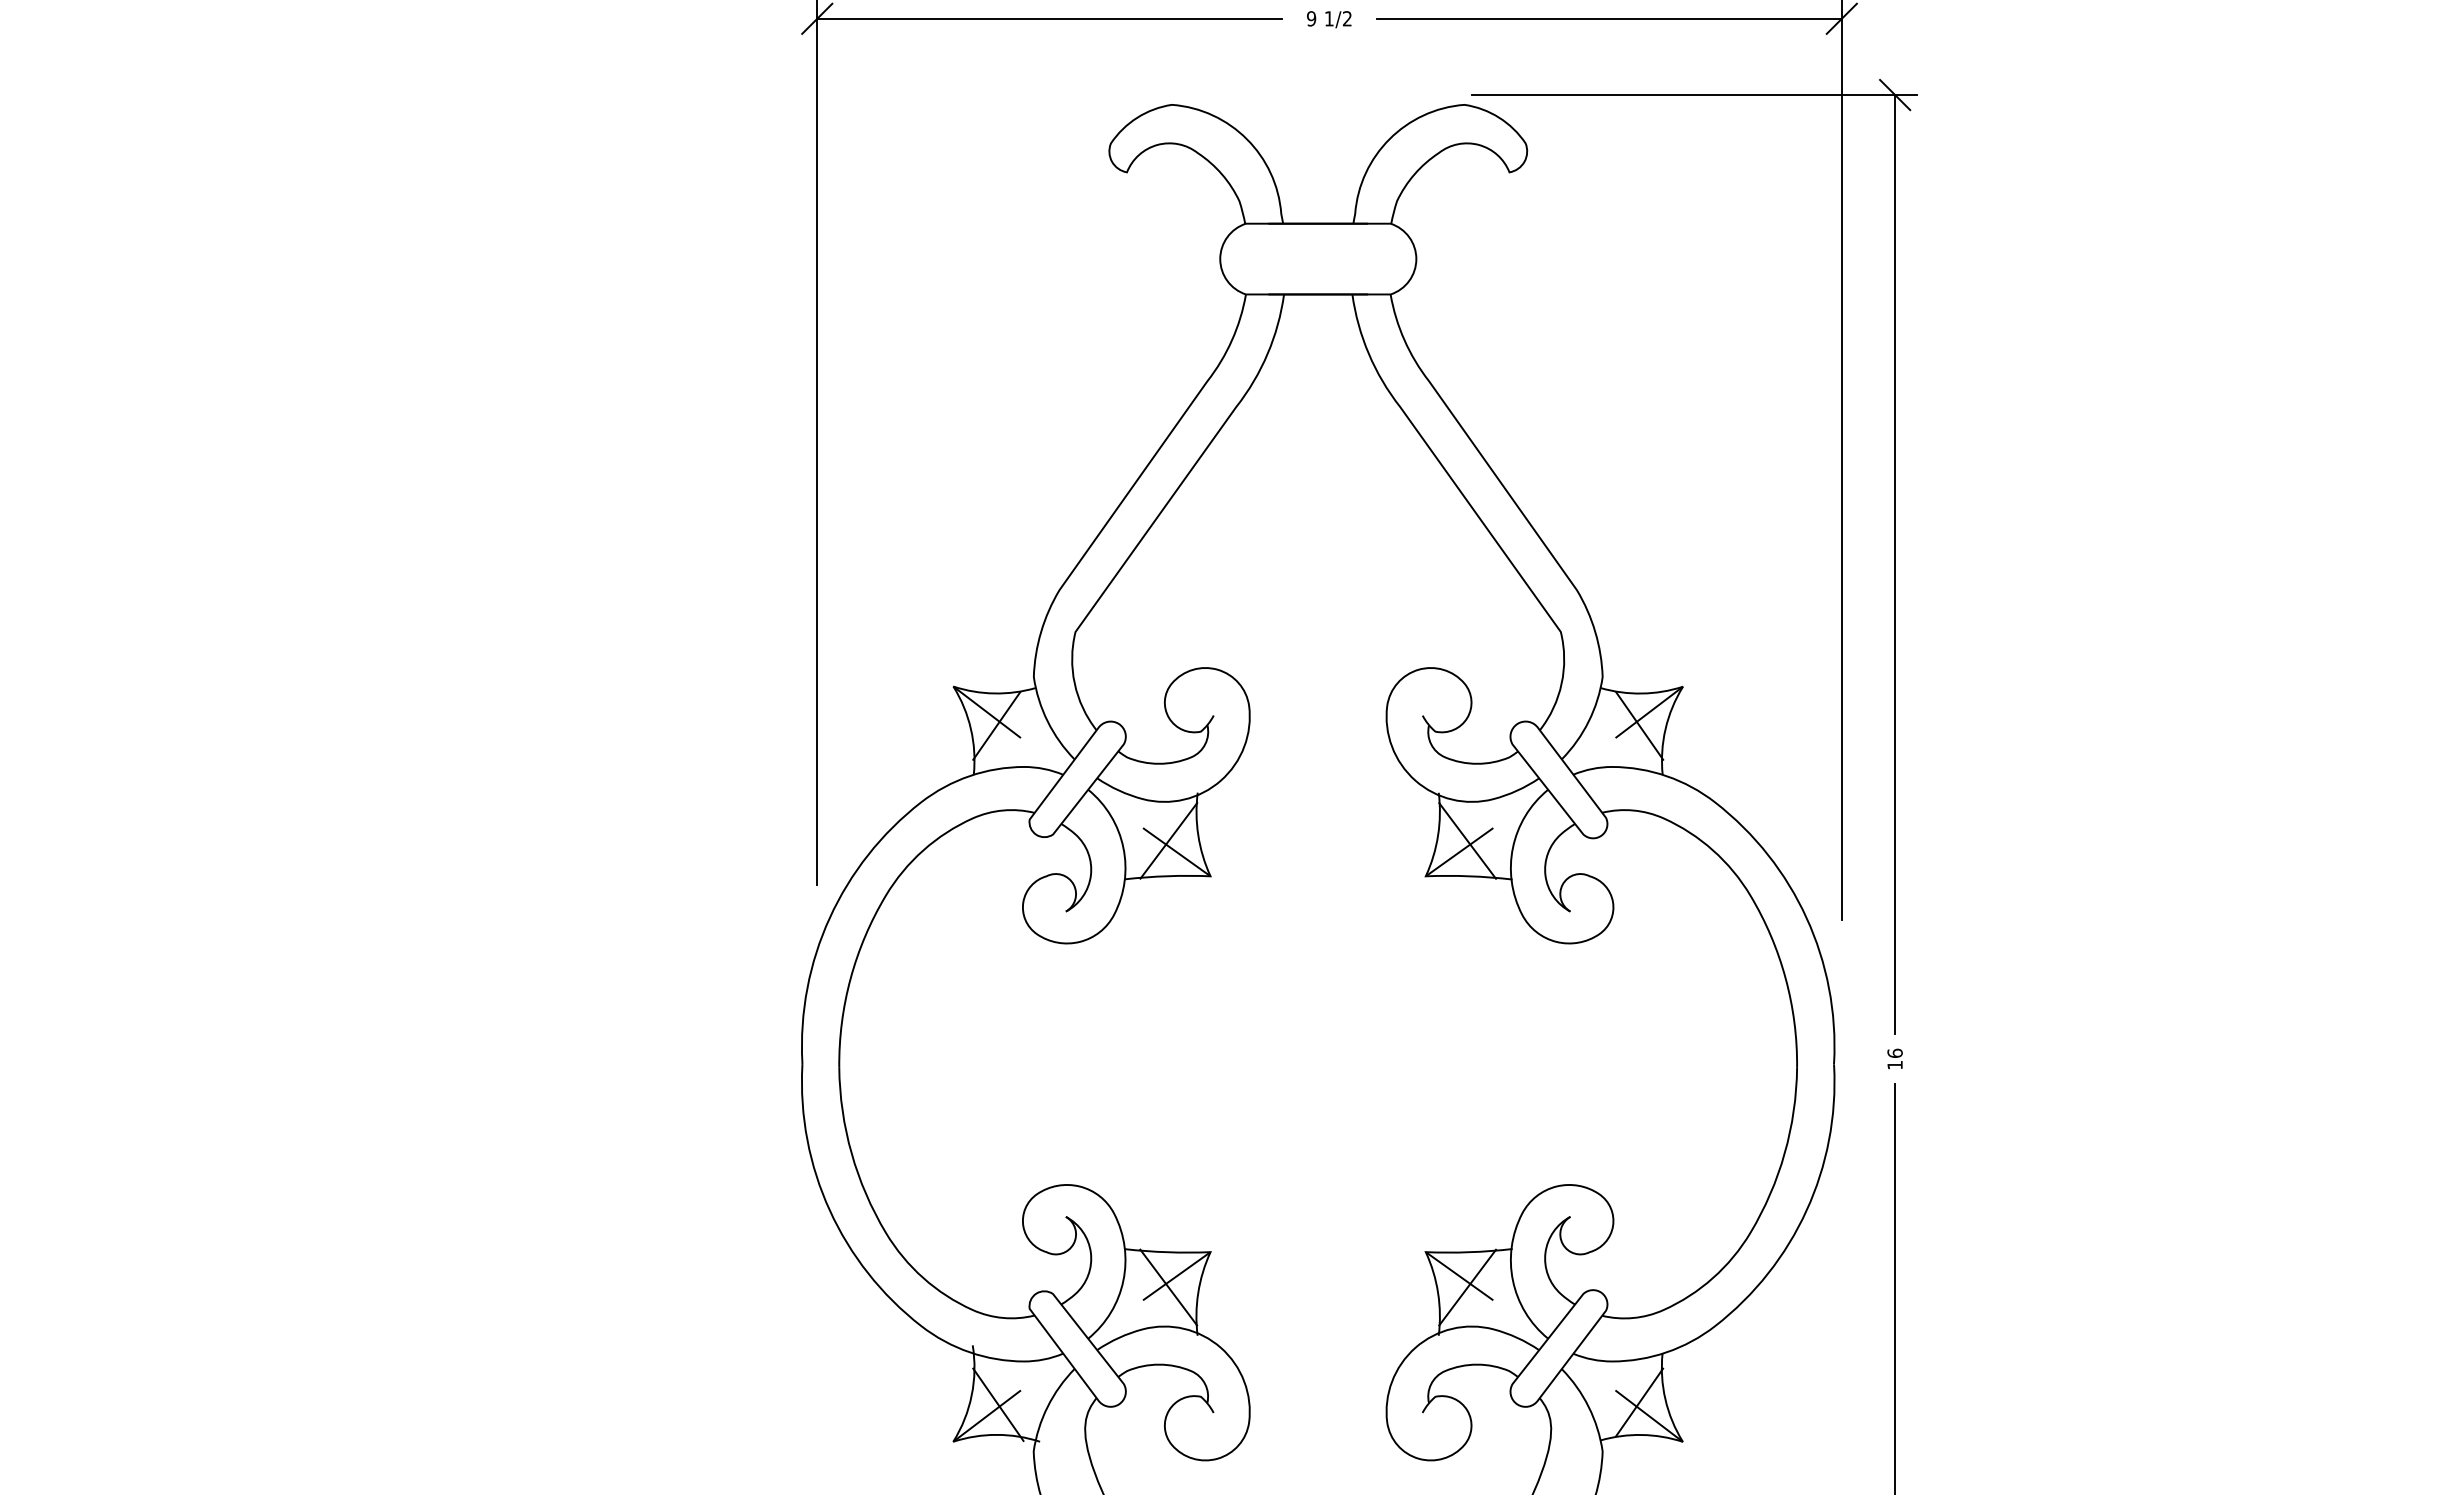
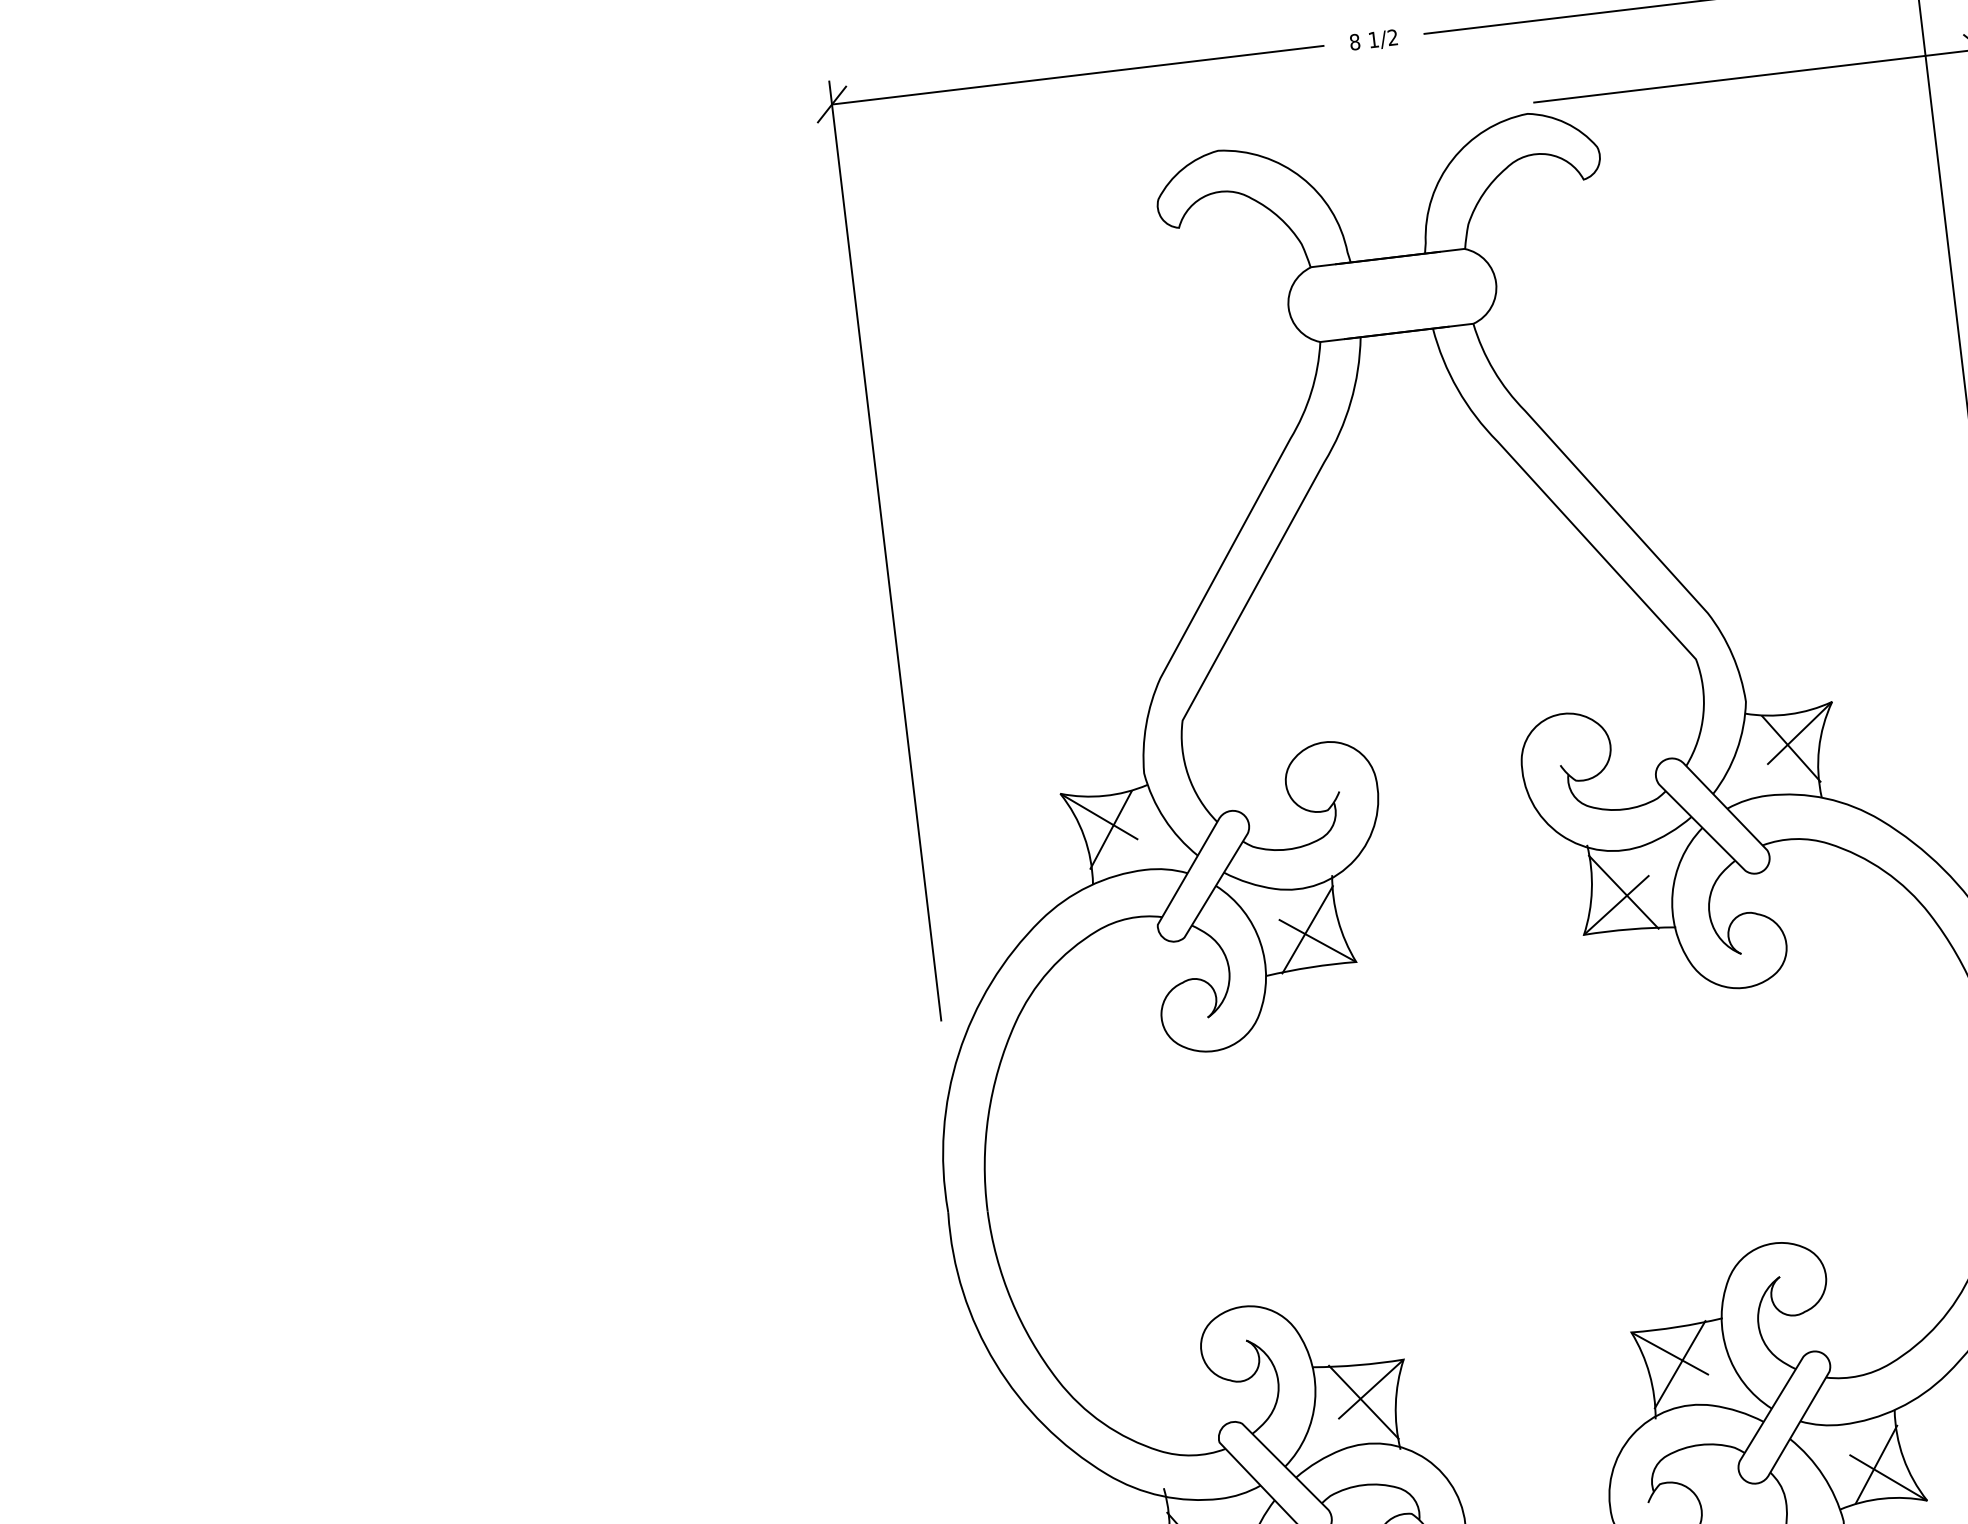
text: (1311, 18) -> (1354, 41), 9 -> 8

